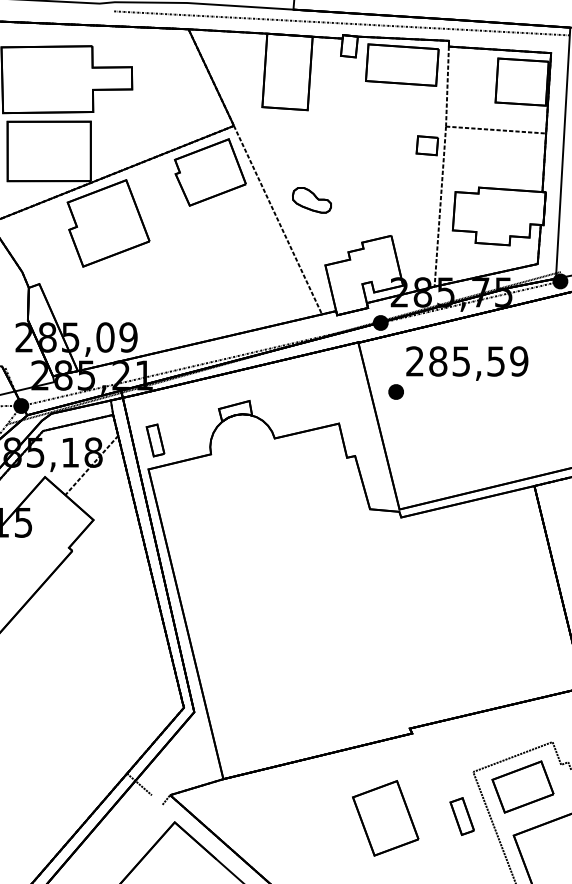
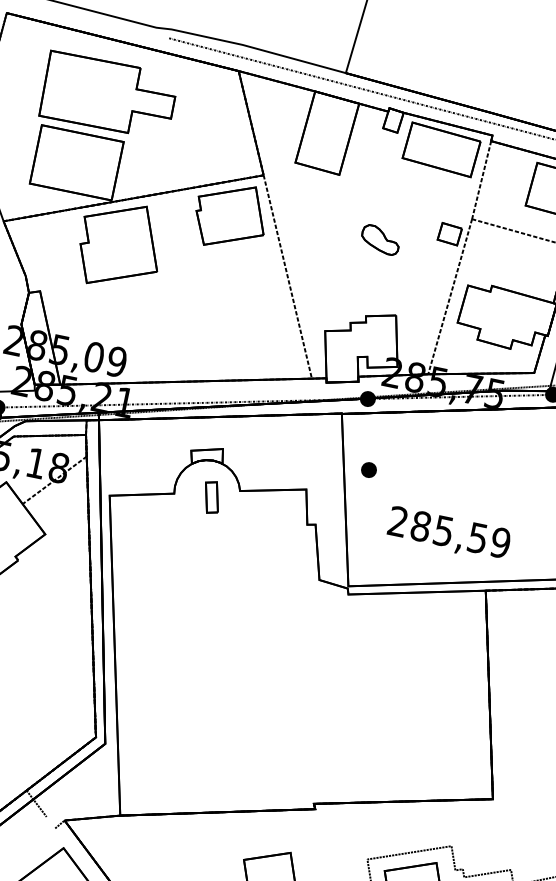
part: (311, 200) -> (380, 240), moved
text: (467, 363) -> (449, 534), moved
part: (155, 440) -> (211, 497), moved

